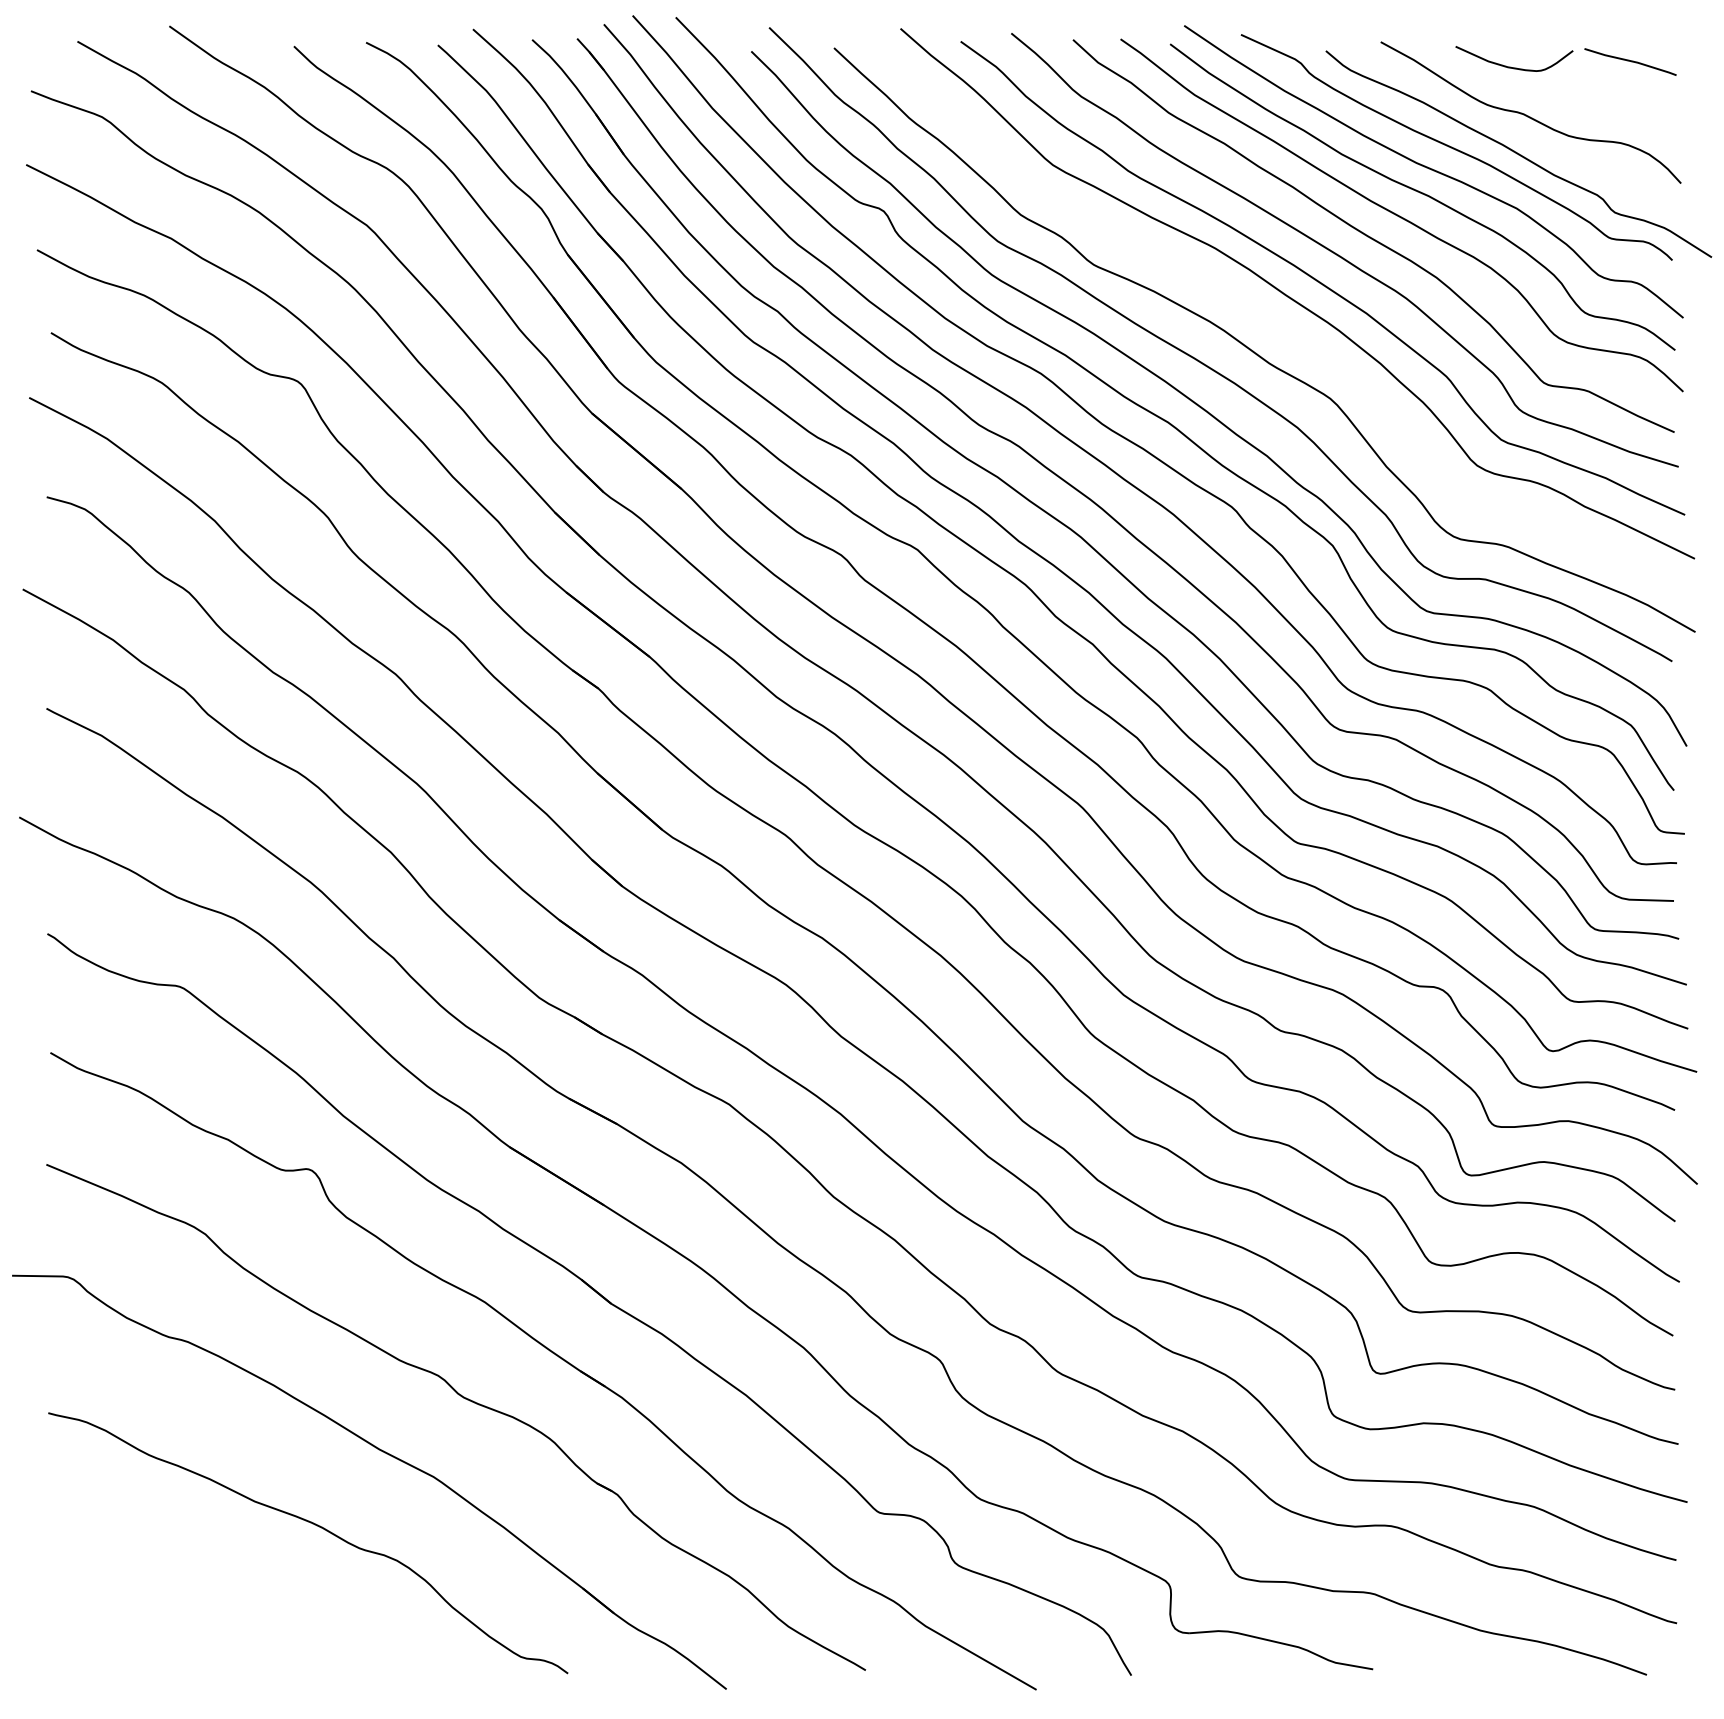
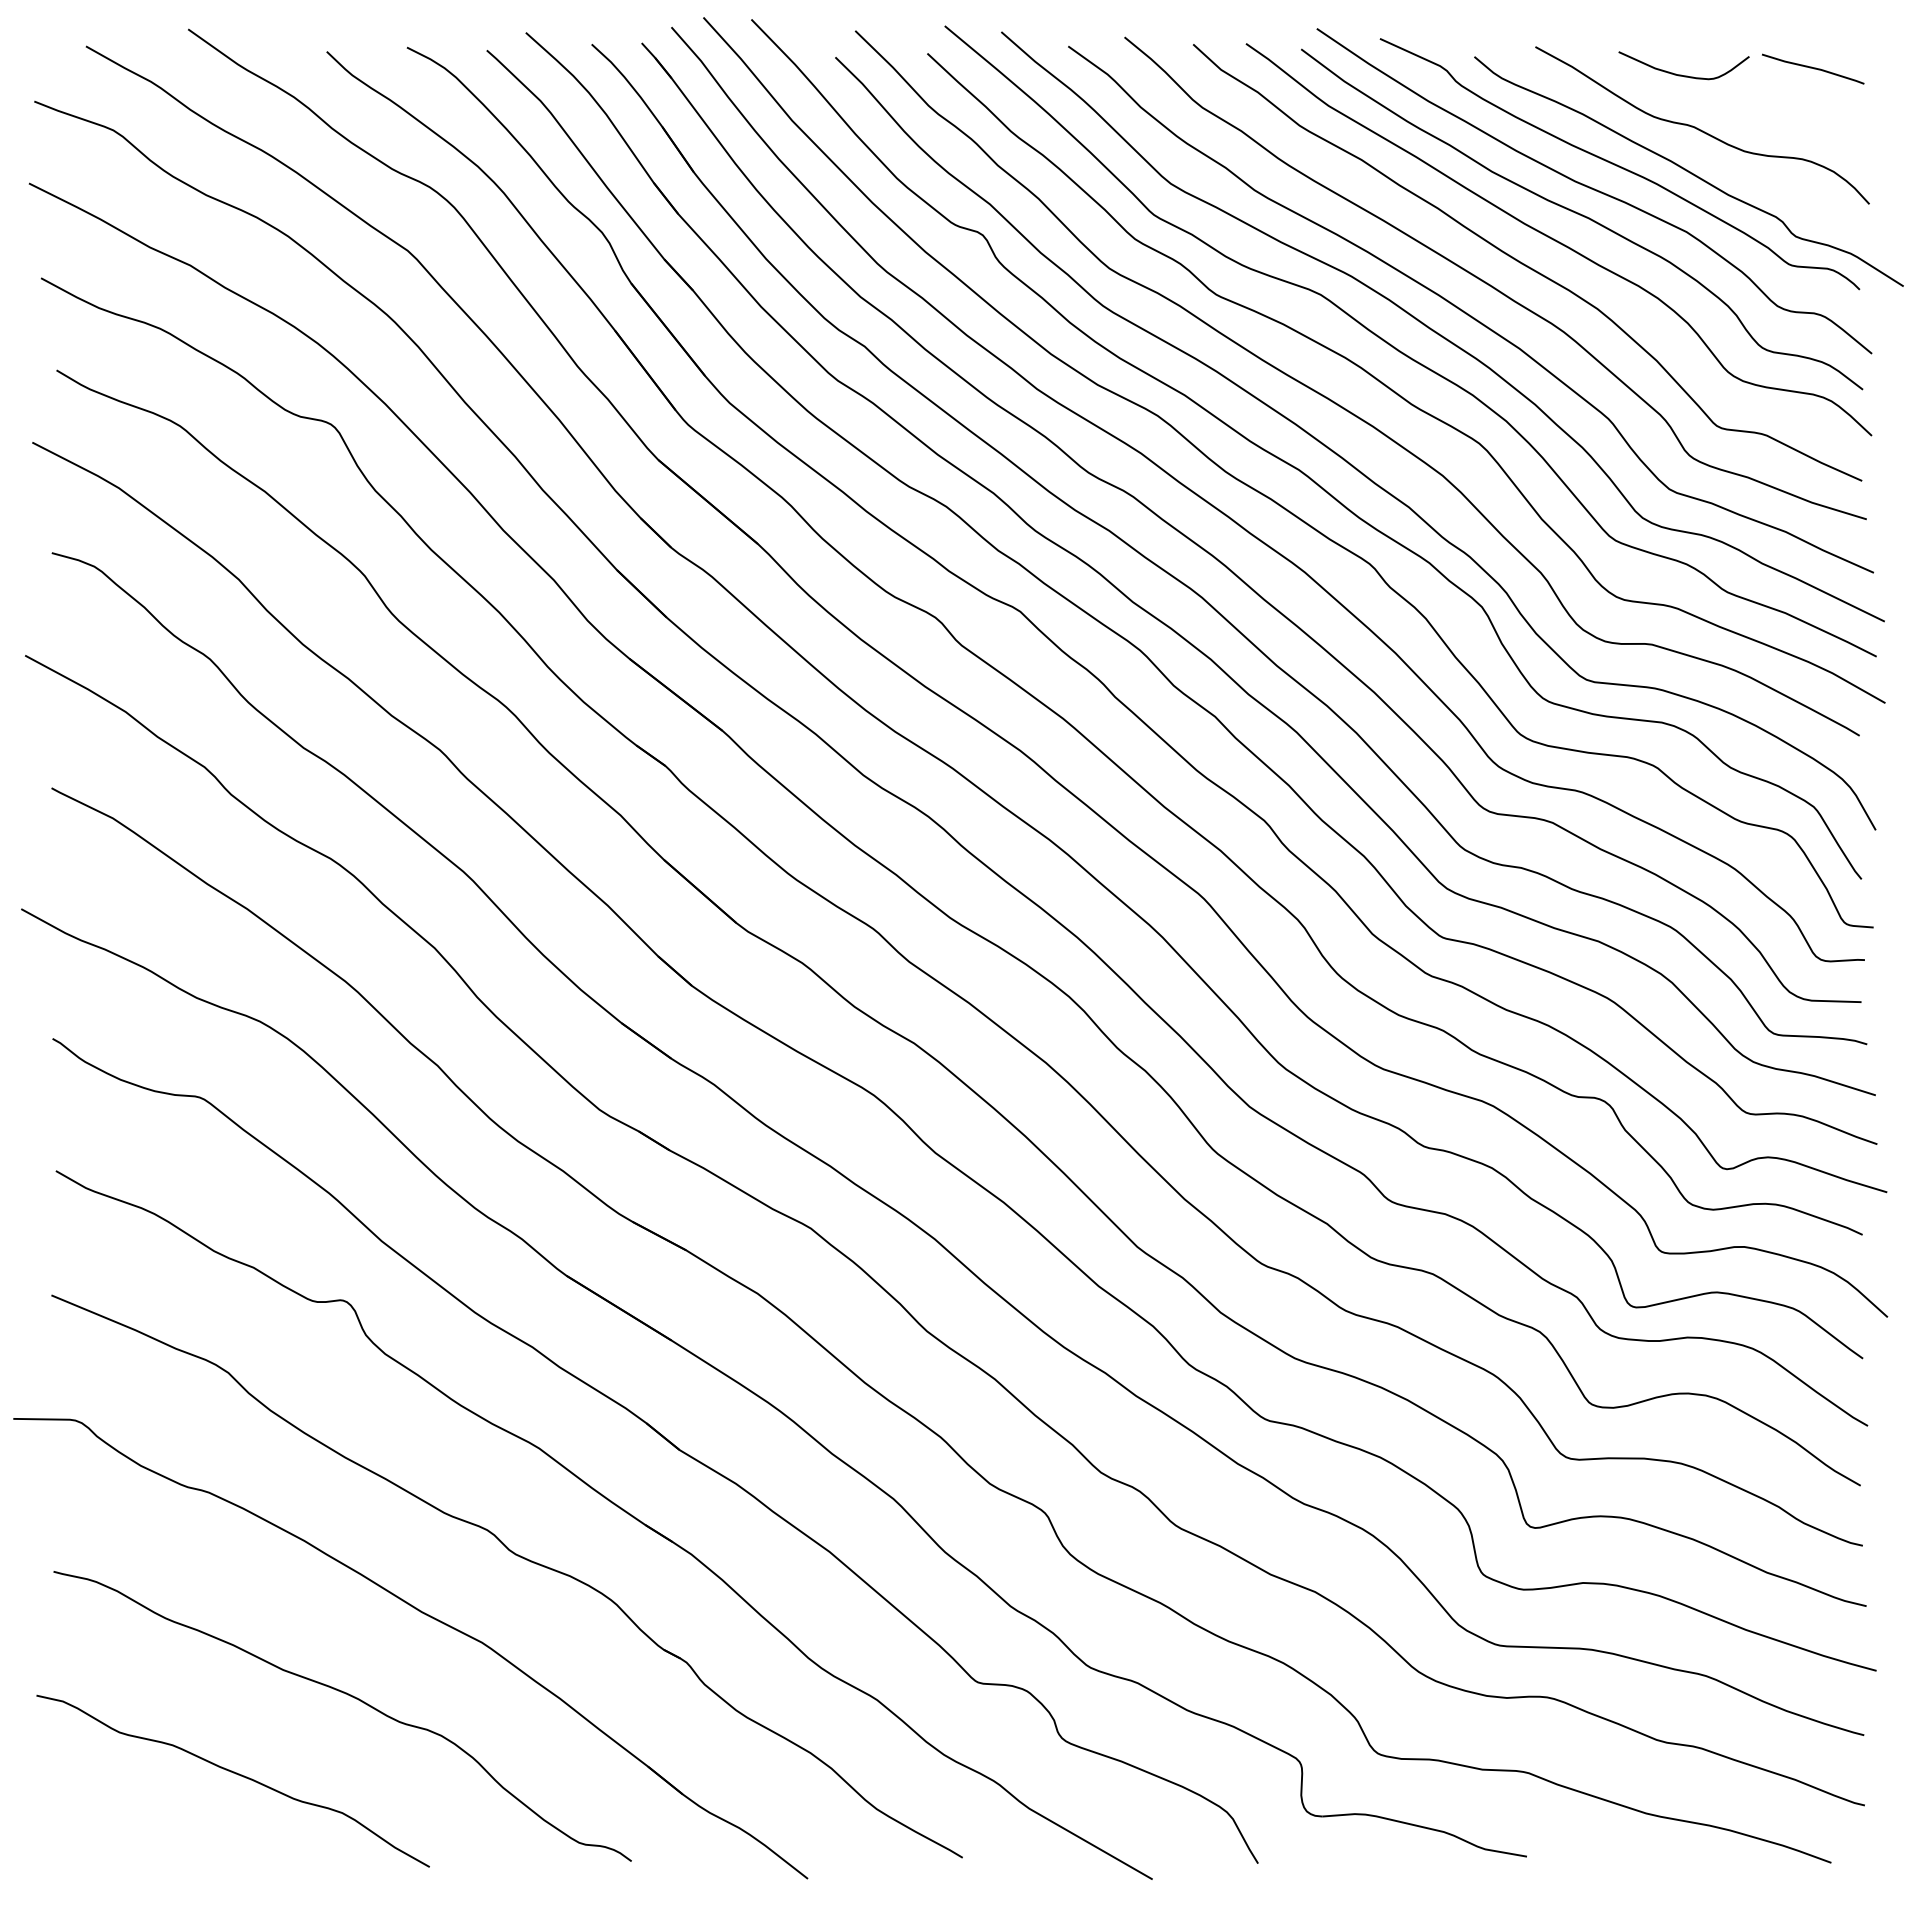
curve: (1260, 315) -> (1401, 351), added
curve: (211, 1595) -> (235, 1774), added

